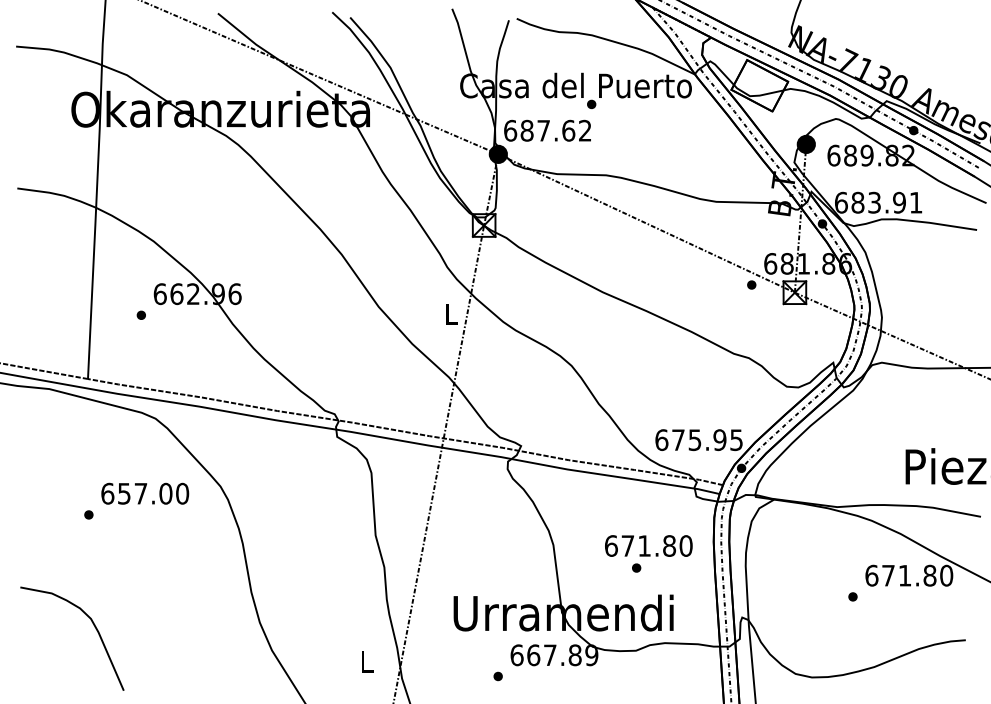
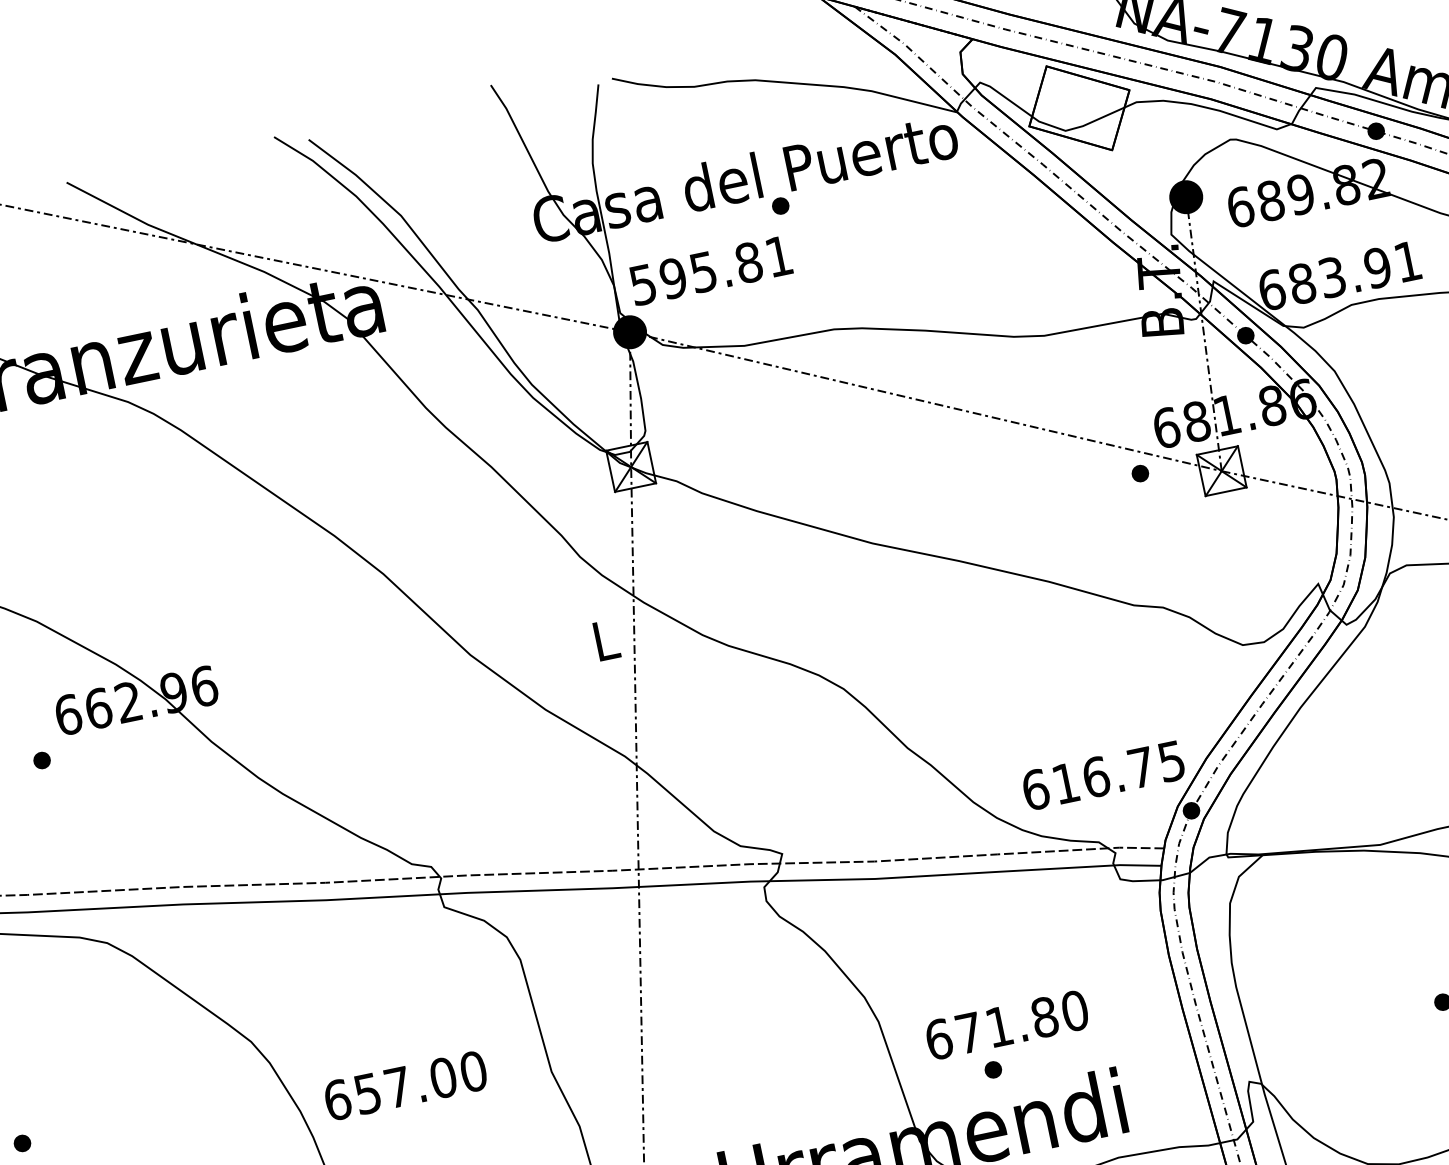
text: (547, 130) -> (710, 270), 687.62 -> 595.81
text: (699, 440) -> (1104, 776), 675.95 -> 616.75
text: (145, 493) -> (406, 1085), moved
text: (648, 553) -> (1009, 1038), moved

